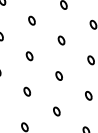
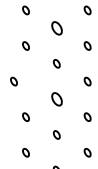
part: (61, 39) -> (56, 27), size x1.6
part: (26, 91) -> (13, 81), moved
part: (56, 111) -> (56, 99), size x1.6

